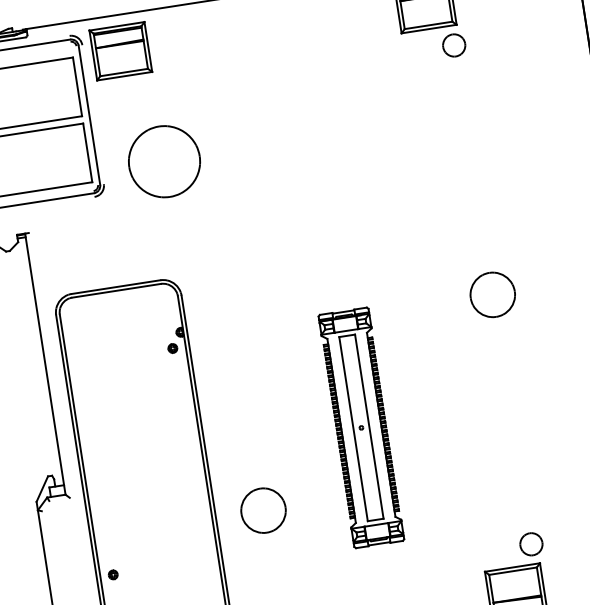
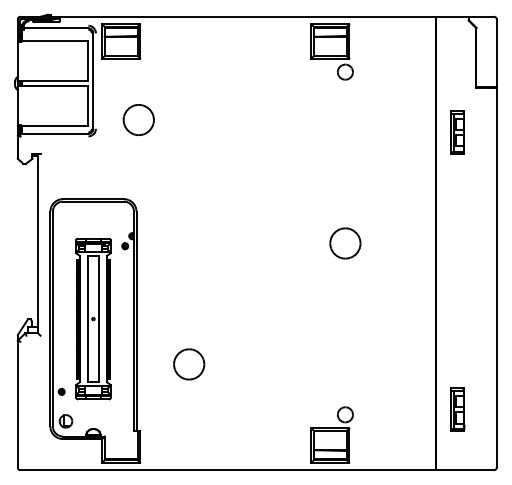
part: (163, 161) -> (138, 119), size x0.62
part: (361, 427) -> (93, 318), moved
part: (263, 510) -> (189, 364), moved

